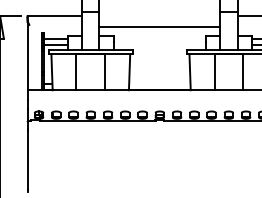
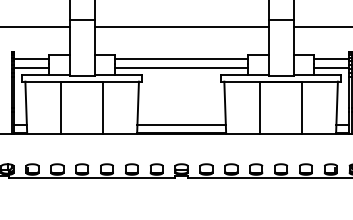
line: (159, 27) -> (181, 27), moved
line: (159, 38) -> (181, 59), added
line: (159, 44) -> (181, 67), added
line: (159, 84) -> (181, 125), added

